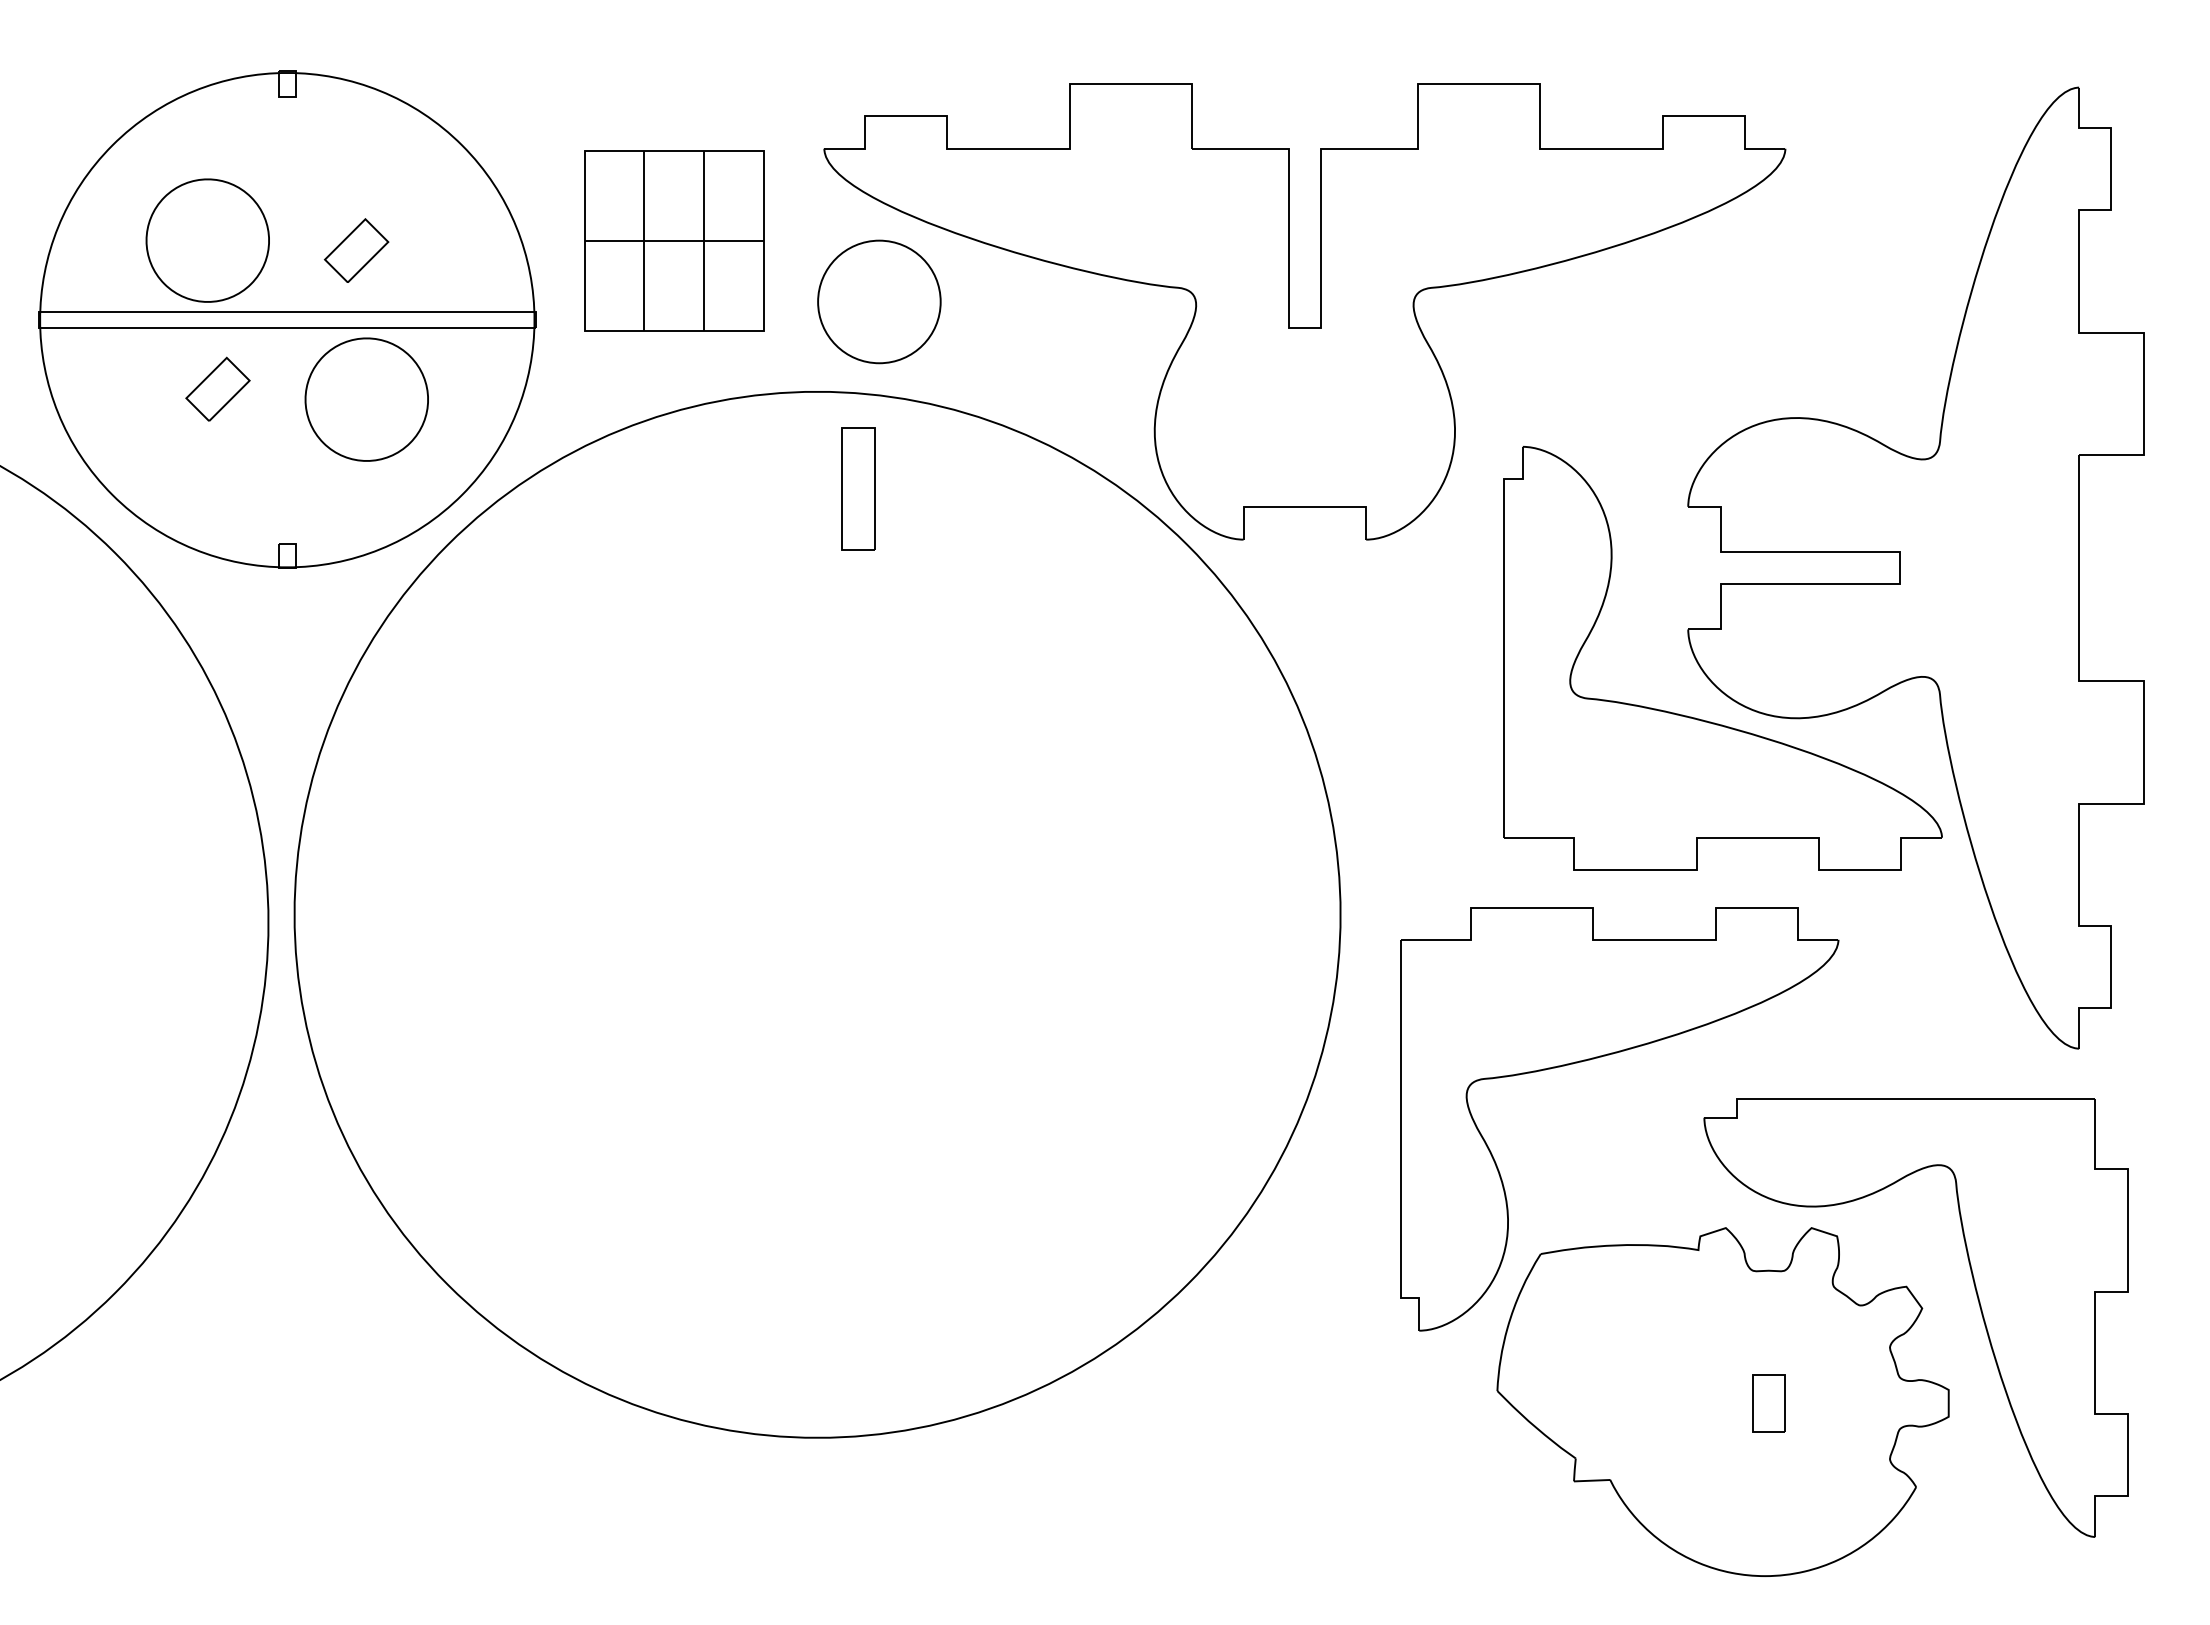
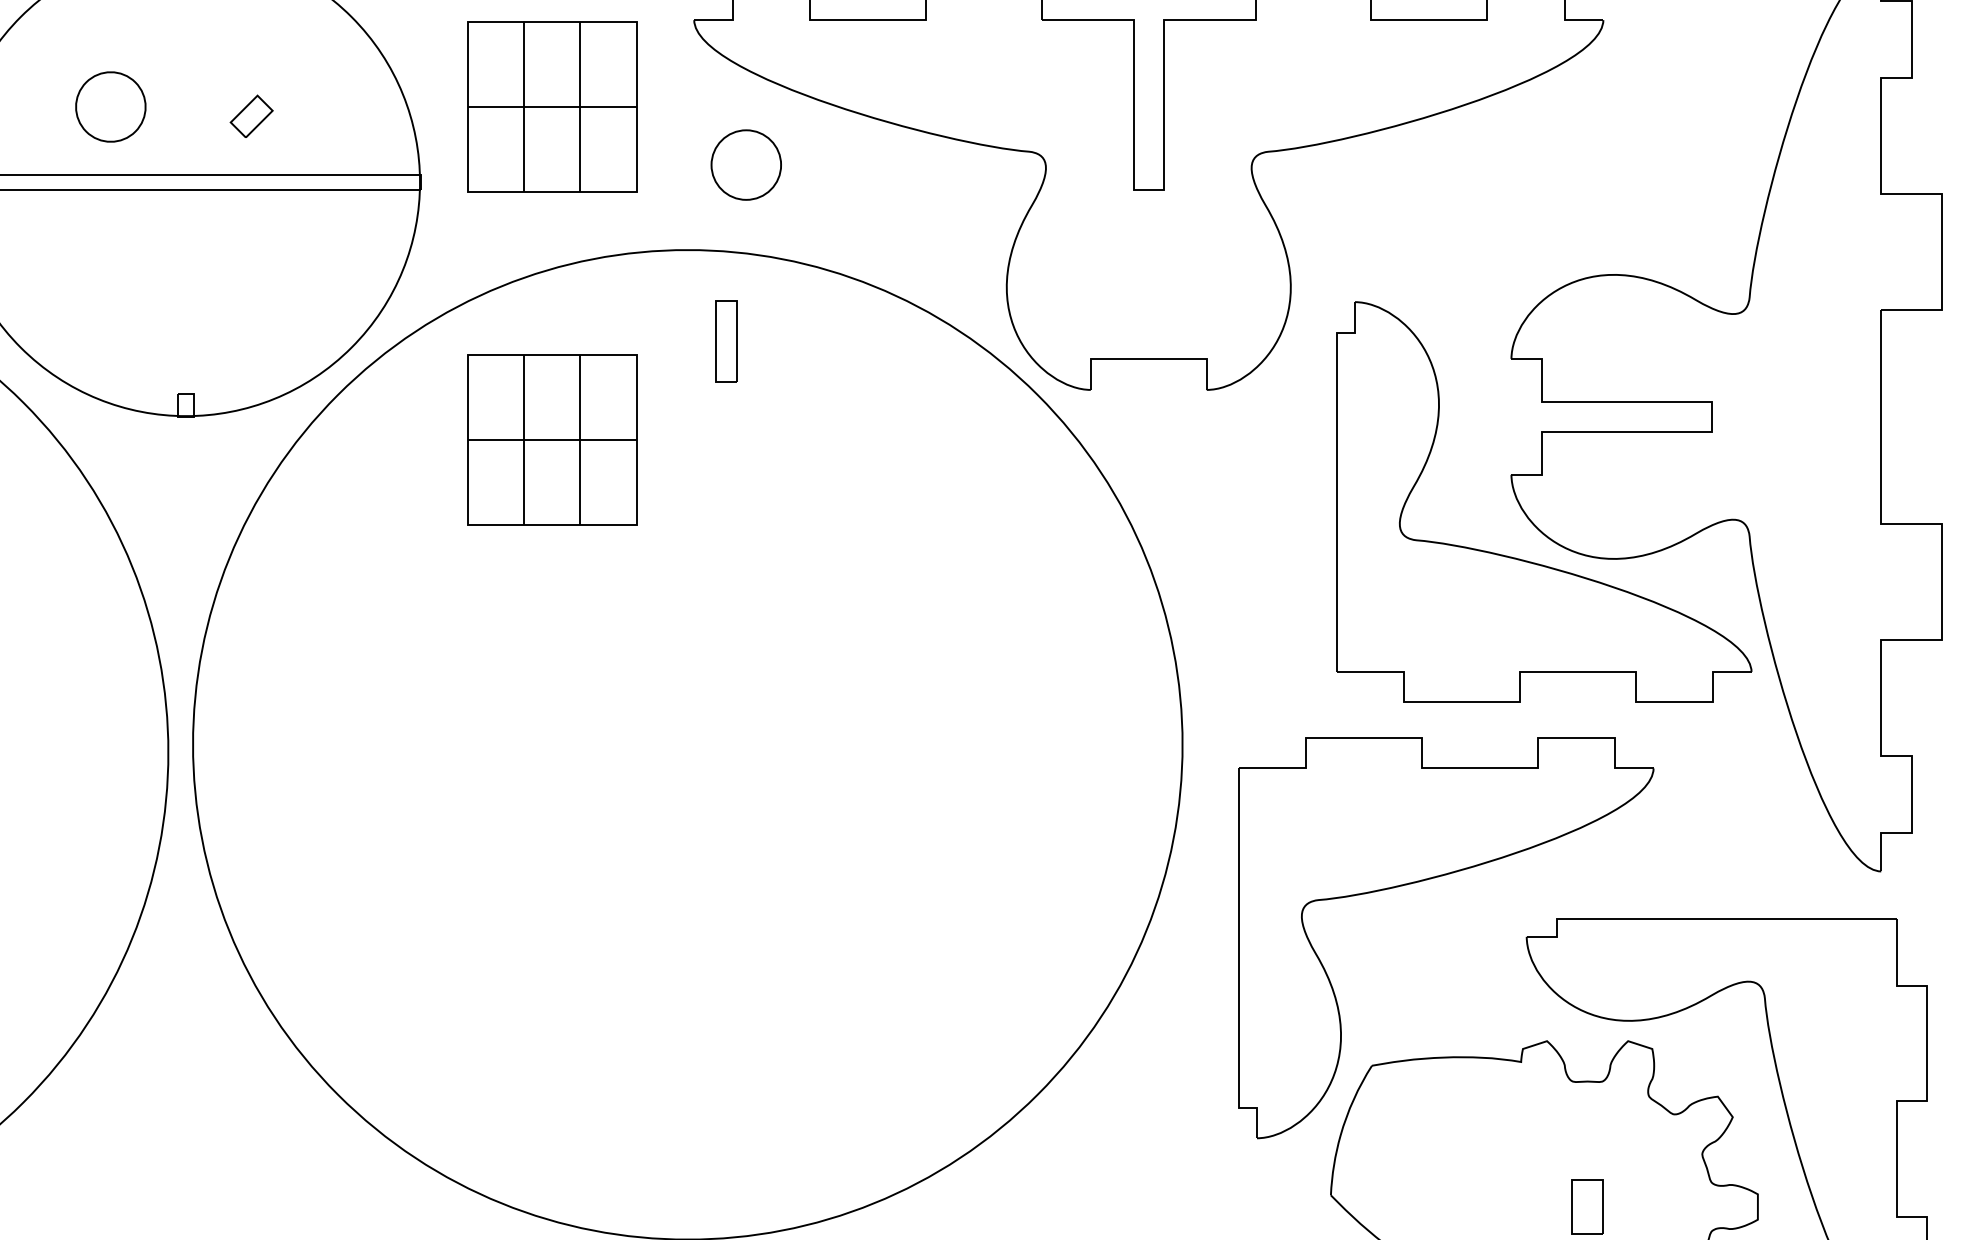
part: (207, 240) -> (110, 106), size x0.6
part: (356, 250) -> (251, 116), size x0.7
part: (879, 301) -> (746, 164), size x0.6
part: (217, 388) -> (120, 246), removed
part: (366, 399) -> (261, 257), removed
part: (858, 488) -> (726, 341), size x0.7
part: (674, 592) -> (552, 439), added

